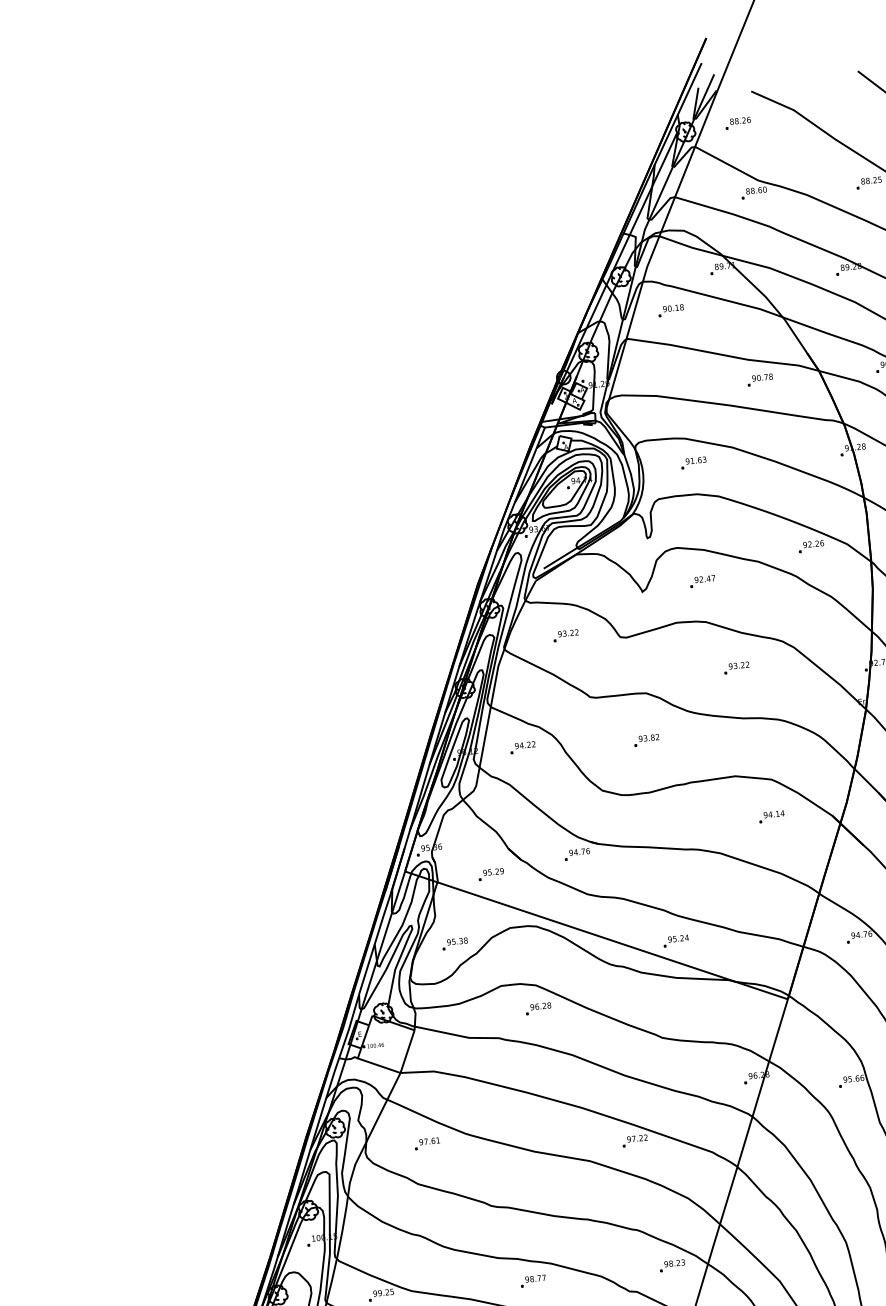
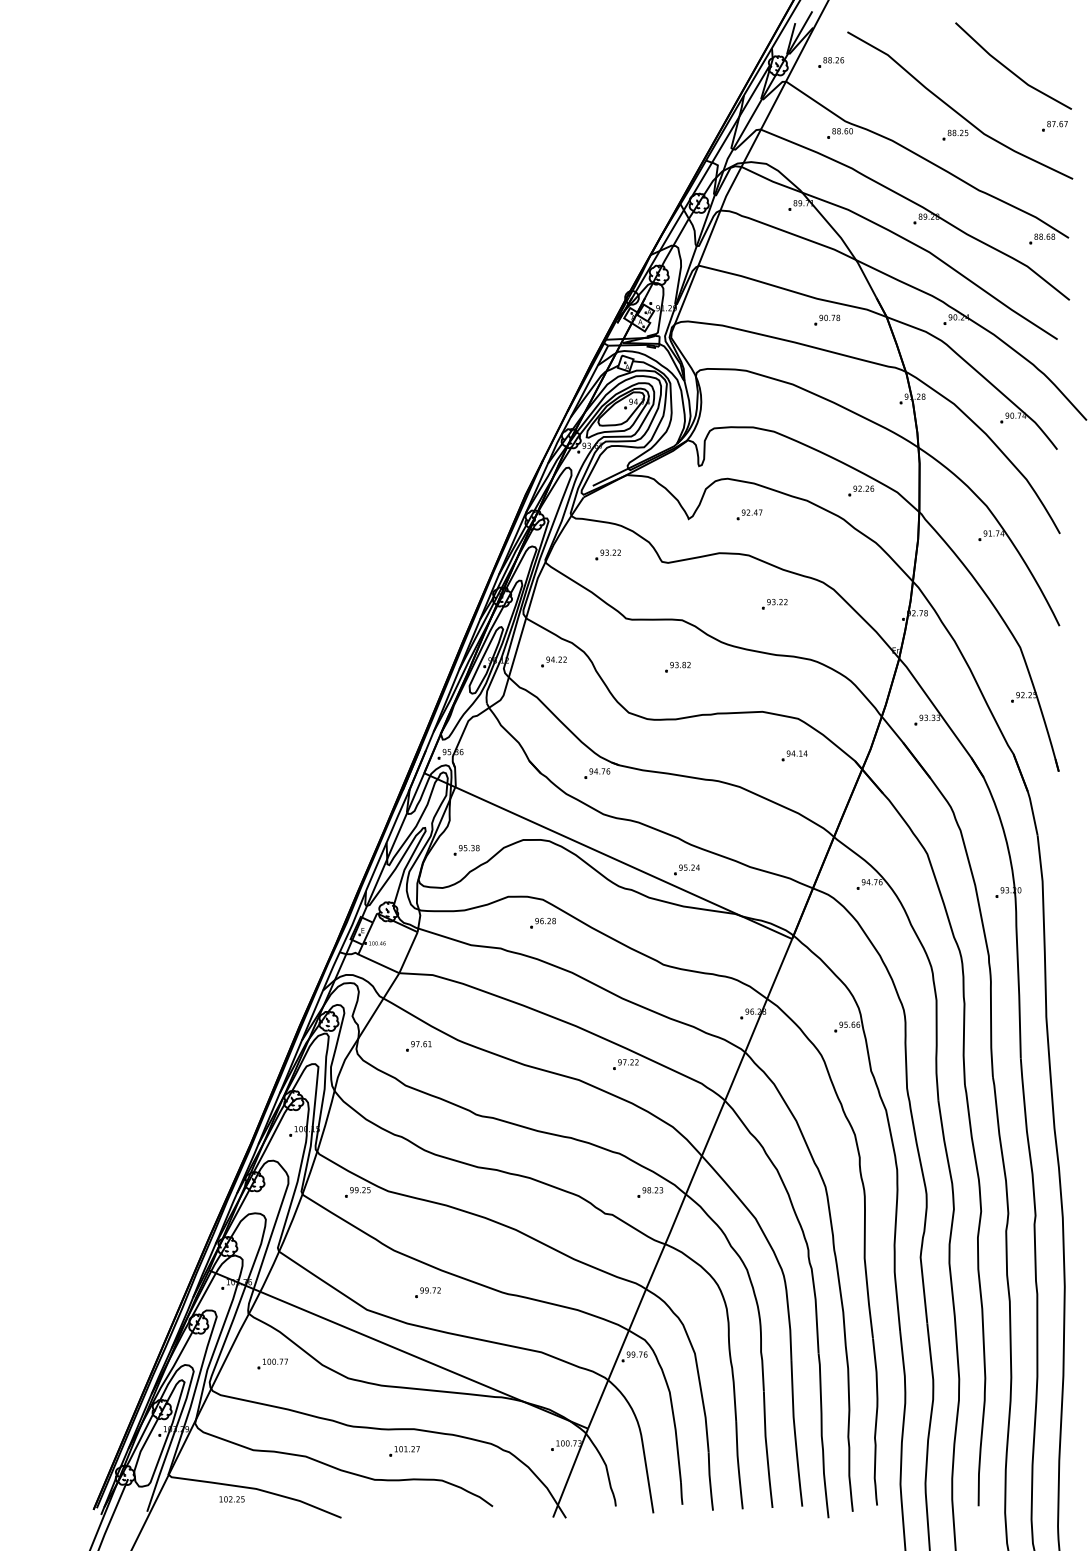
part: (670, 310) -> (745, 241), removed
part: (693, 462) -> (752, 395), removed
part: (491, 874) -> (509, 784), removed
part: (533, 1280) -> (510, 1193), removed

